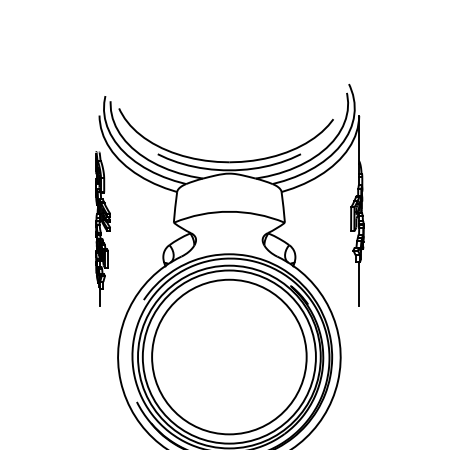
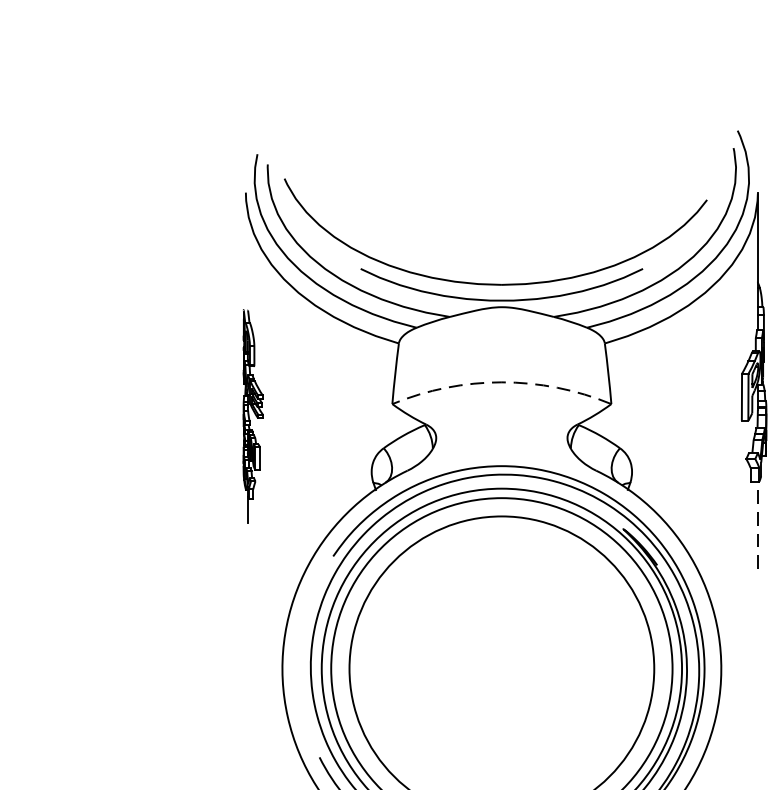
arc: (229, 211) -> (502, 381), solid -> dashed
part: (102, 228) -> (251, 415), size x0.7
line: (359, 283) -> (758, 523), solid -> dashed

